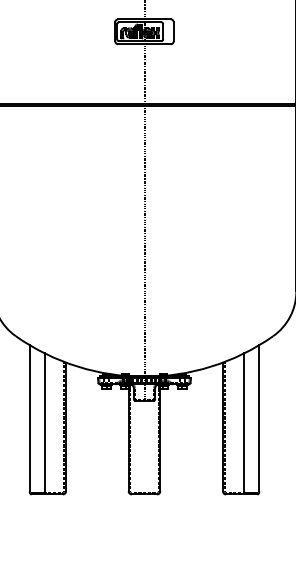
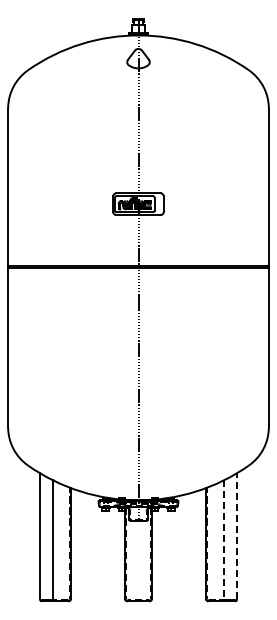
line: (259, 417) -> (237, 535), solid -> dashed
line: (244, 423) -> (224, 540), solid -> dashed

